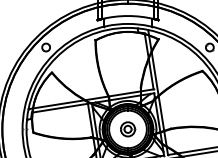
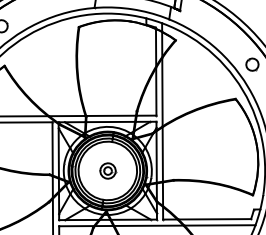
part: (128, 129) -> (108, 171), size x0.7

